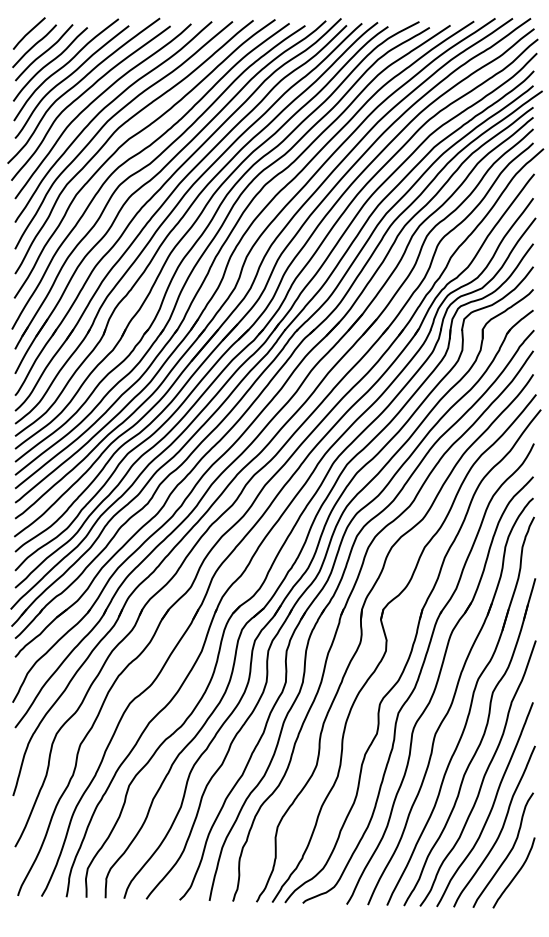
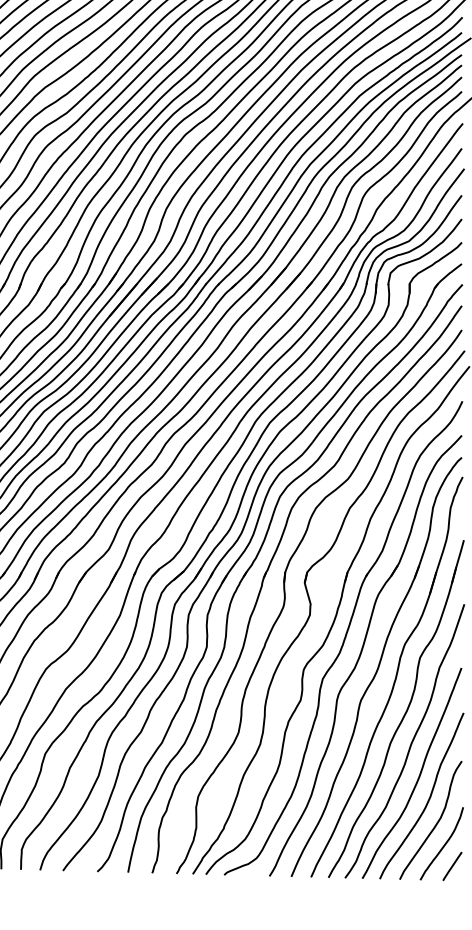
line: (523, 894) -> (451, 865), added

